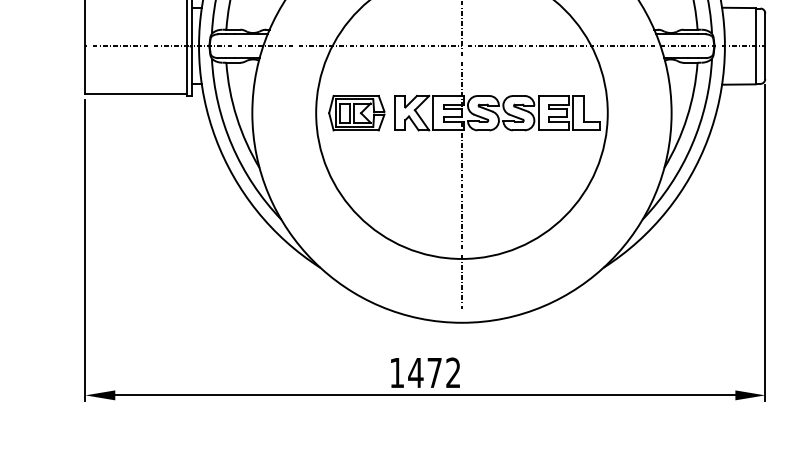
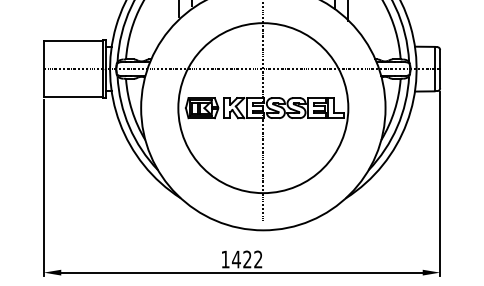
text: (434, 372) -> (247, 259), 1472 -> 1422

